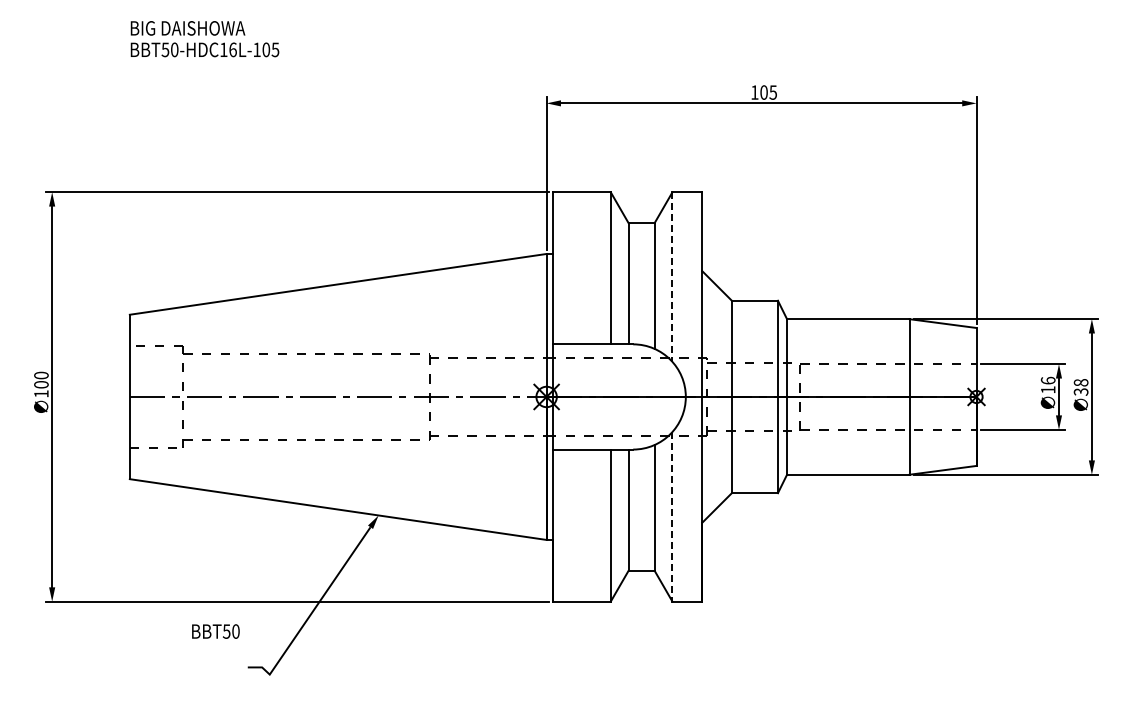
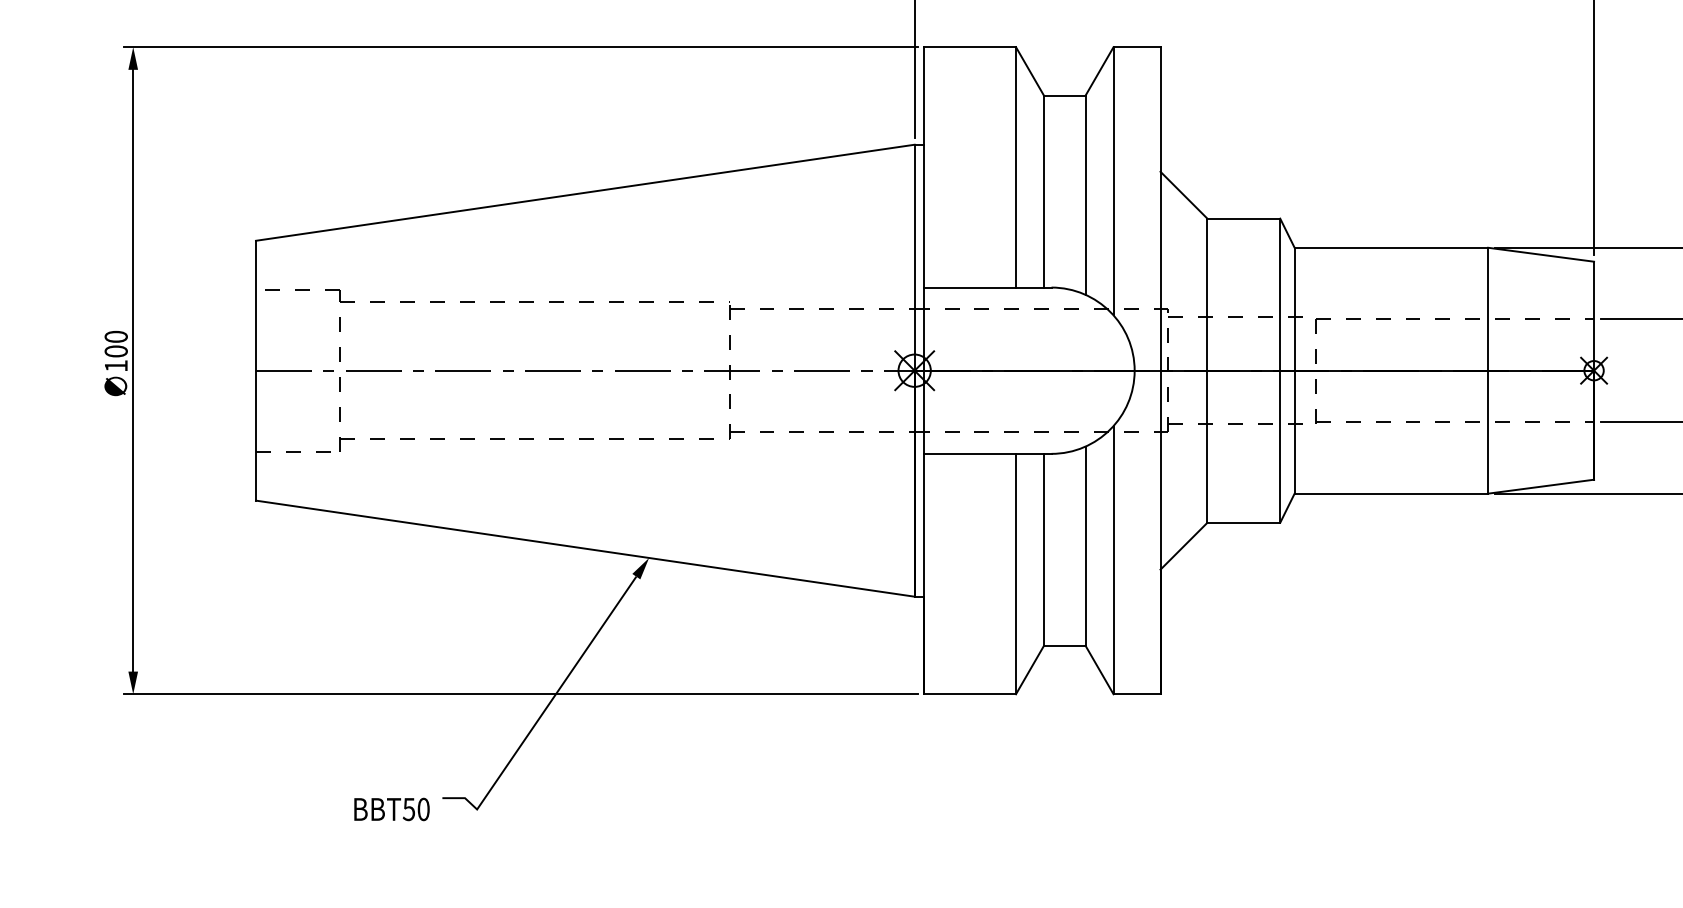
line: (672, 277) -> (1113, 181), dashed -> solid
line: (672, 516) -> (1113, 559), dashed -> solid
text: (215, 631) -> (391, 809), moved

